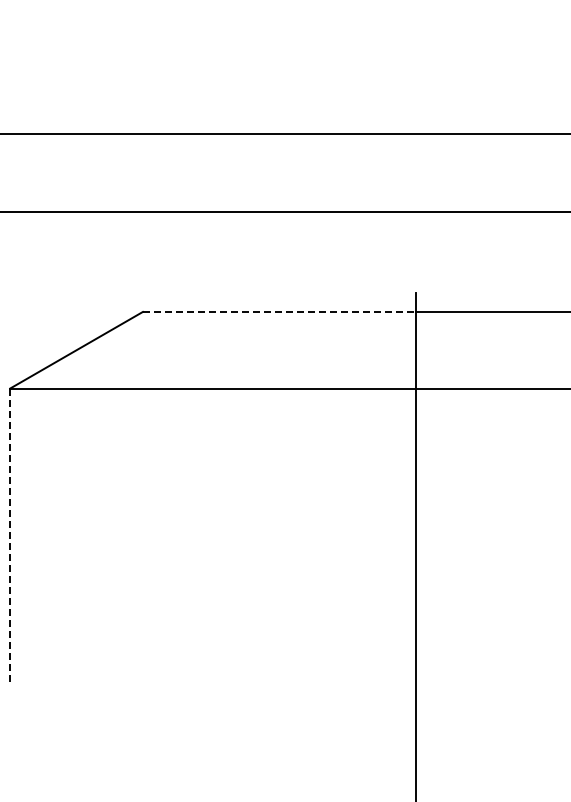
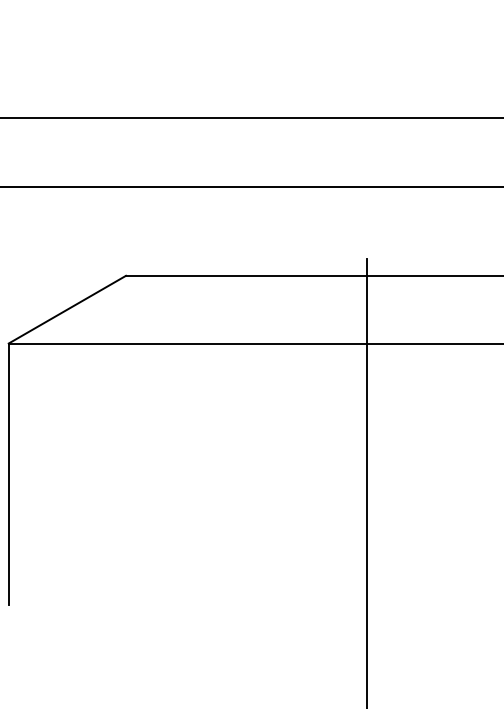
line: (279, 311) -> (246, 275), dashed -> solid
line: (10, 536) -> (9, 474), dashed -> solid

